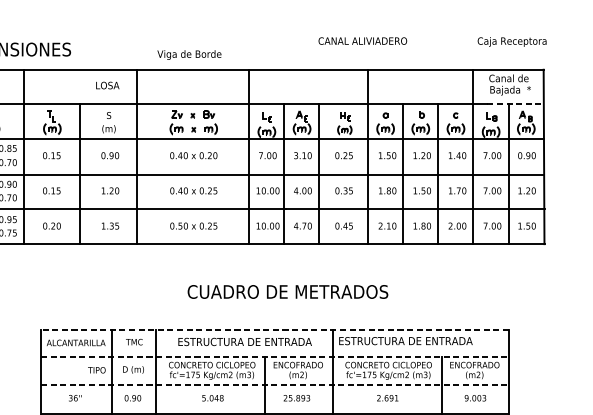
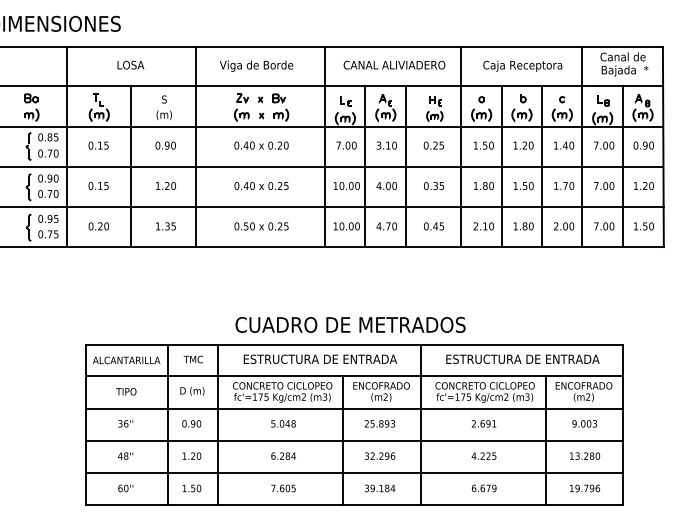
text: (362, 40) -> (394, 64), moved
text: (511, 41) -> (522, 65), moved
text: (189, 54) -> (256, 65), moved
text: (107, 84) -> (130, 64), moved
line: (516, 104) -> (631, 86), dashed -> solid
text: (287, 291) -> (350, 324), moved
line: (274, 329) -> (354, 345), dashed -> solid
text: (405, 340) -> (522, 358), moved
line: (275, 356) -> (355, 376), dashed -> solid
text: (96, 370) -> (126, 391), moved
line: (275, 384) -> (355, 408), dashed -> solid

